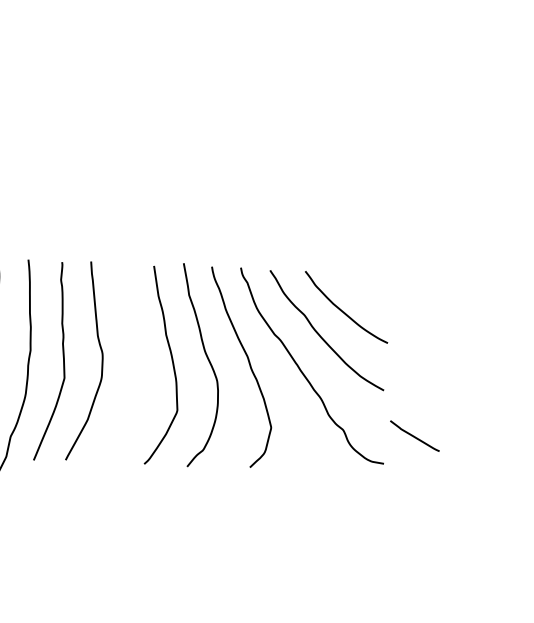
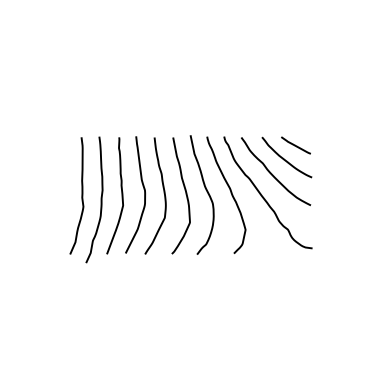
curve: (133, 360) -> (163, 193), added
line: (413, 436) -> (295, 145), moved

